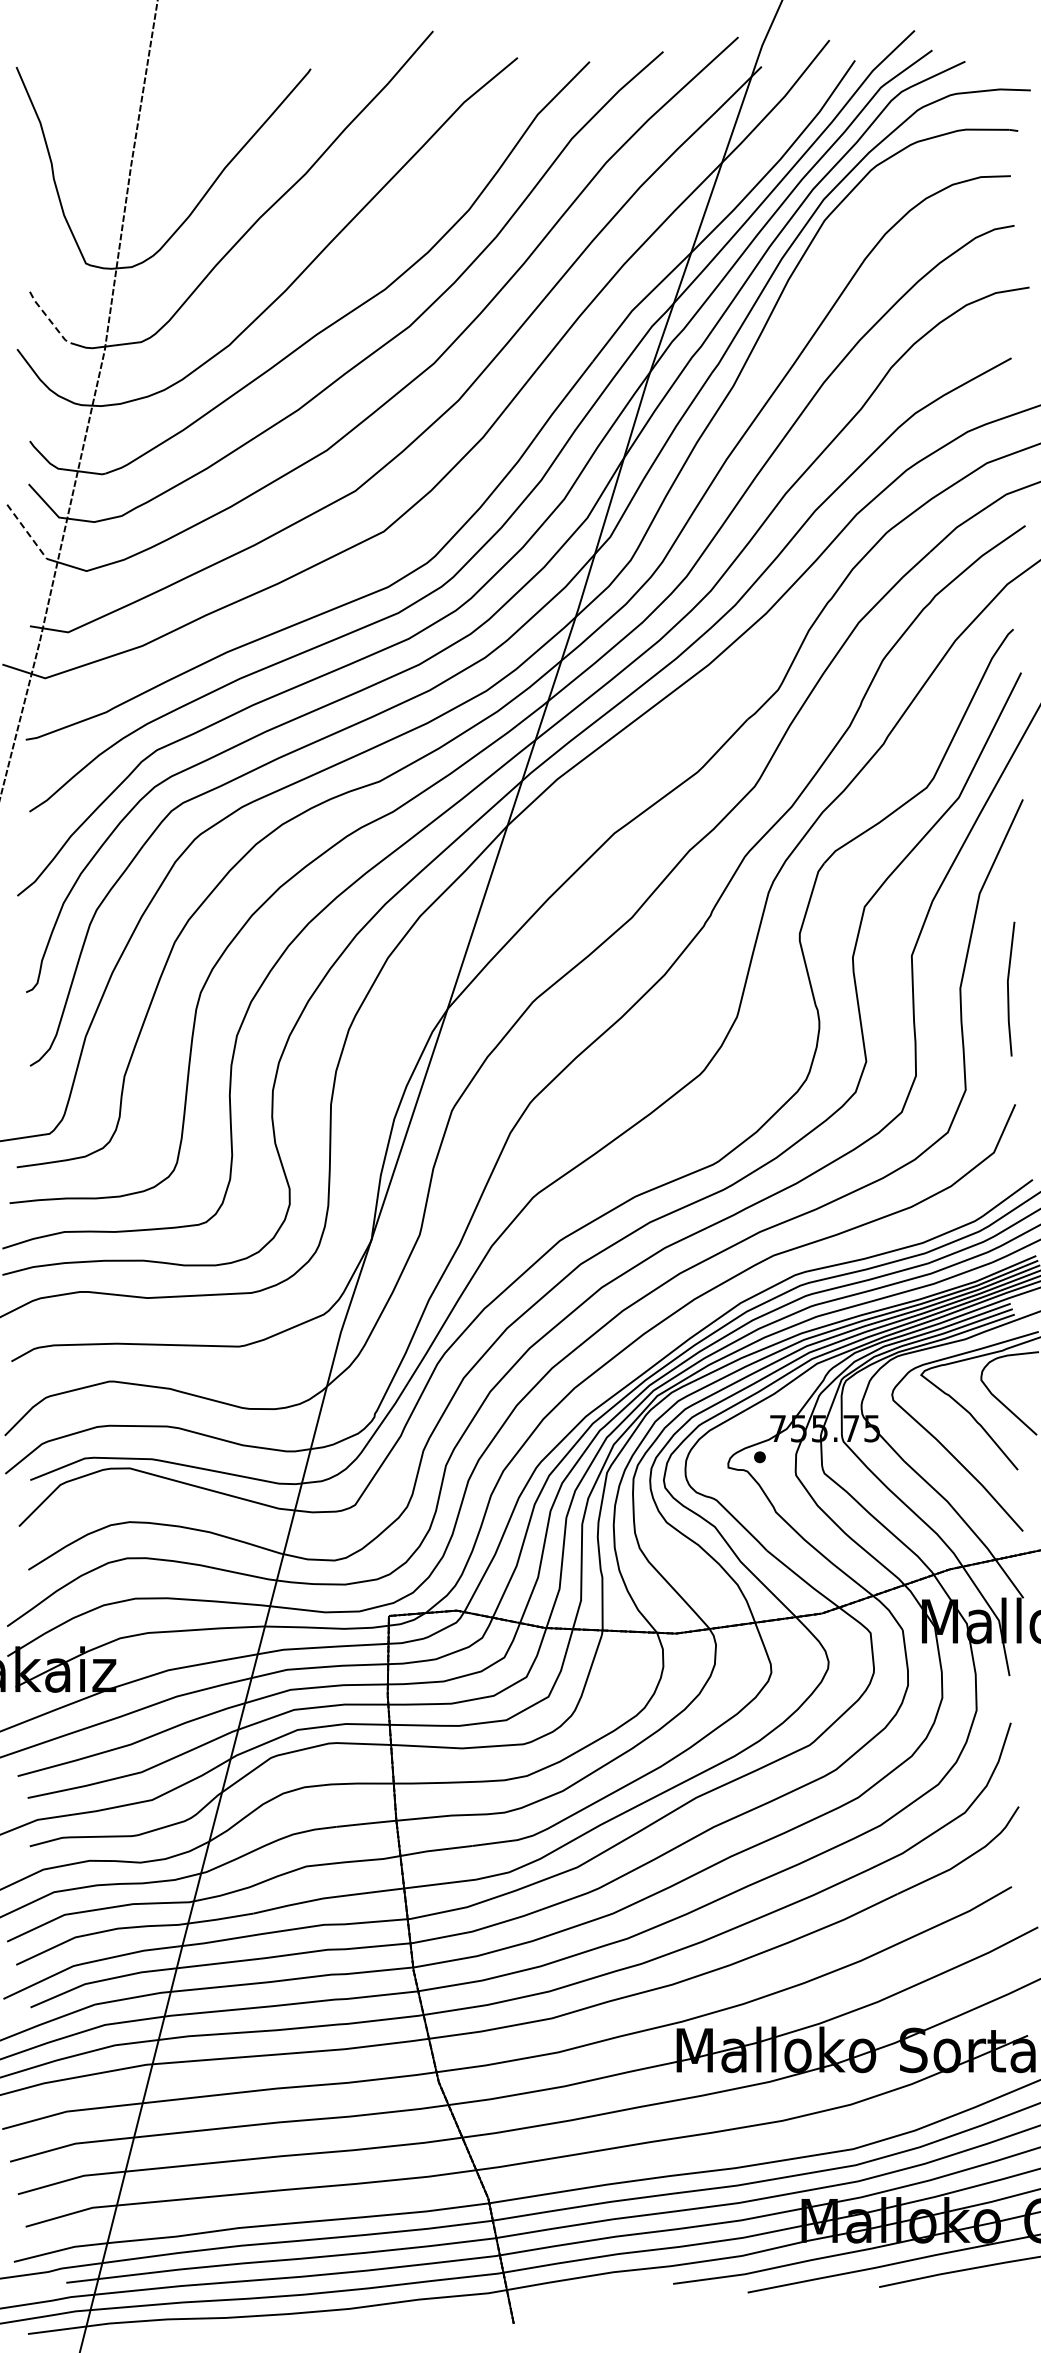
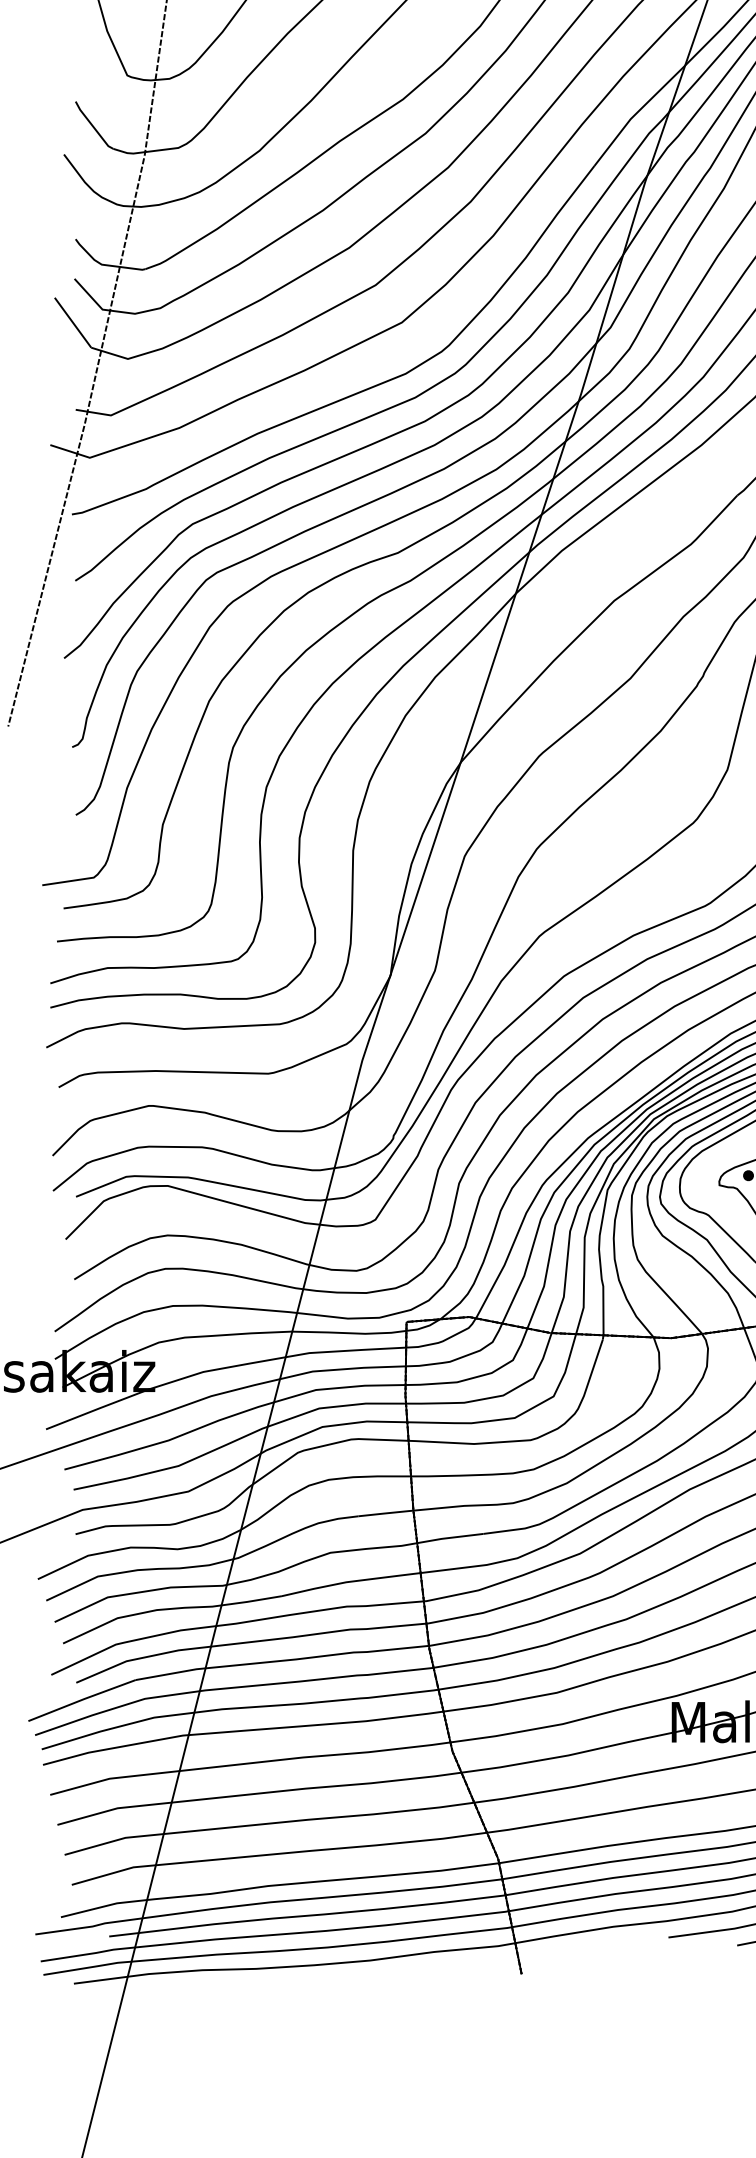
line: (48, 318) -> (92, 126), dashed -> solid
line: (27, 531) -> (73, 322), dashed -> solid

